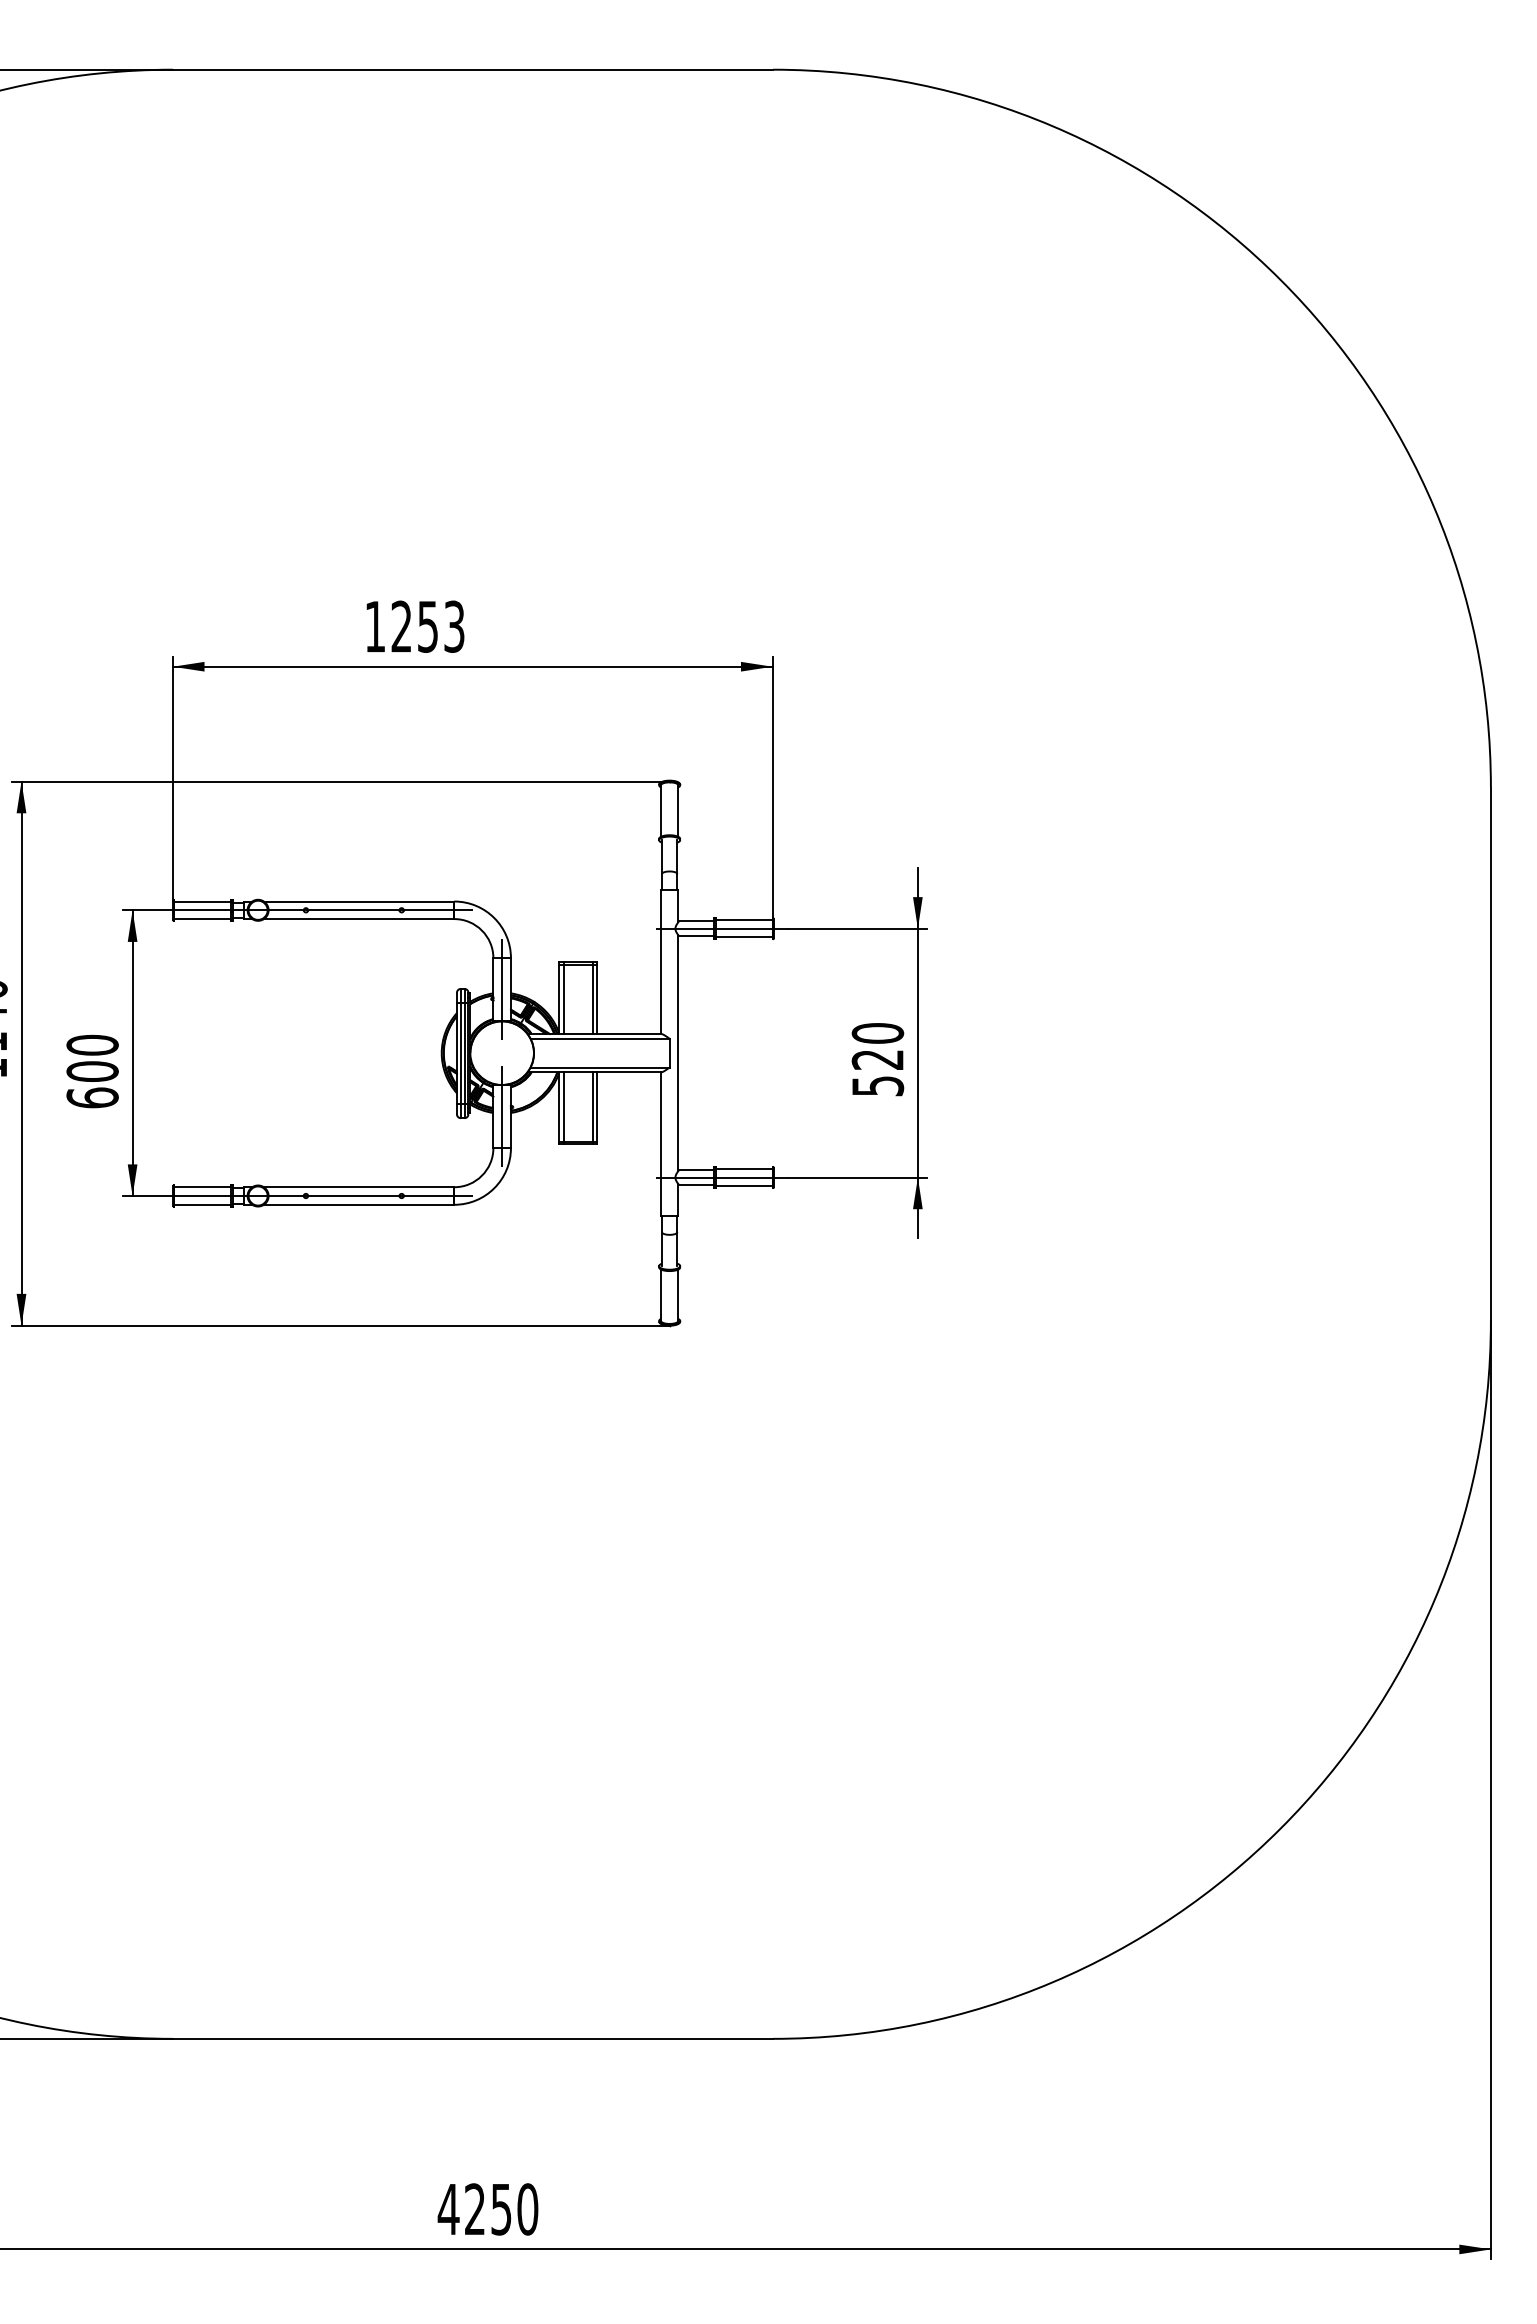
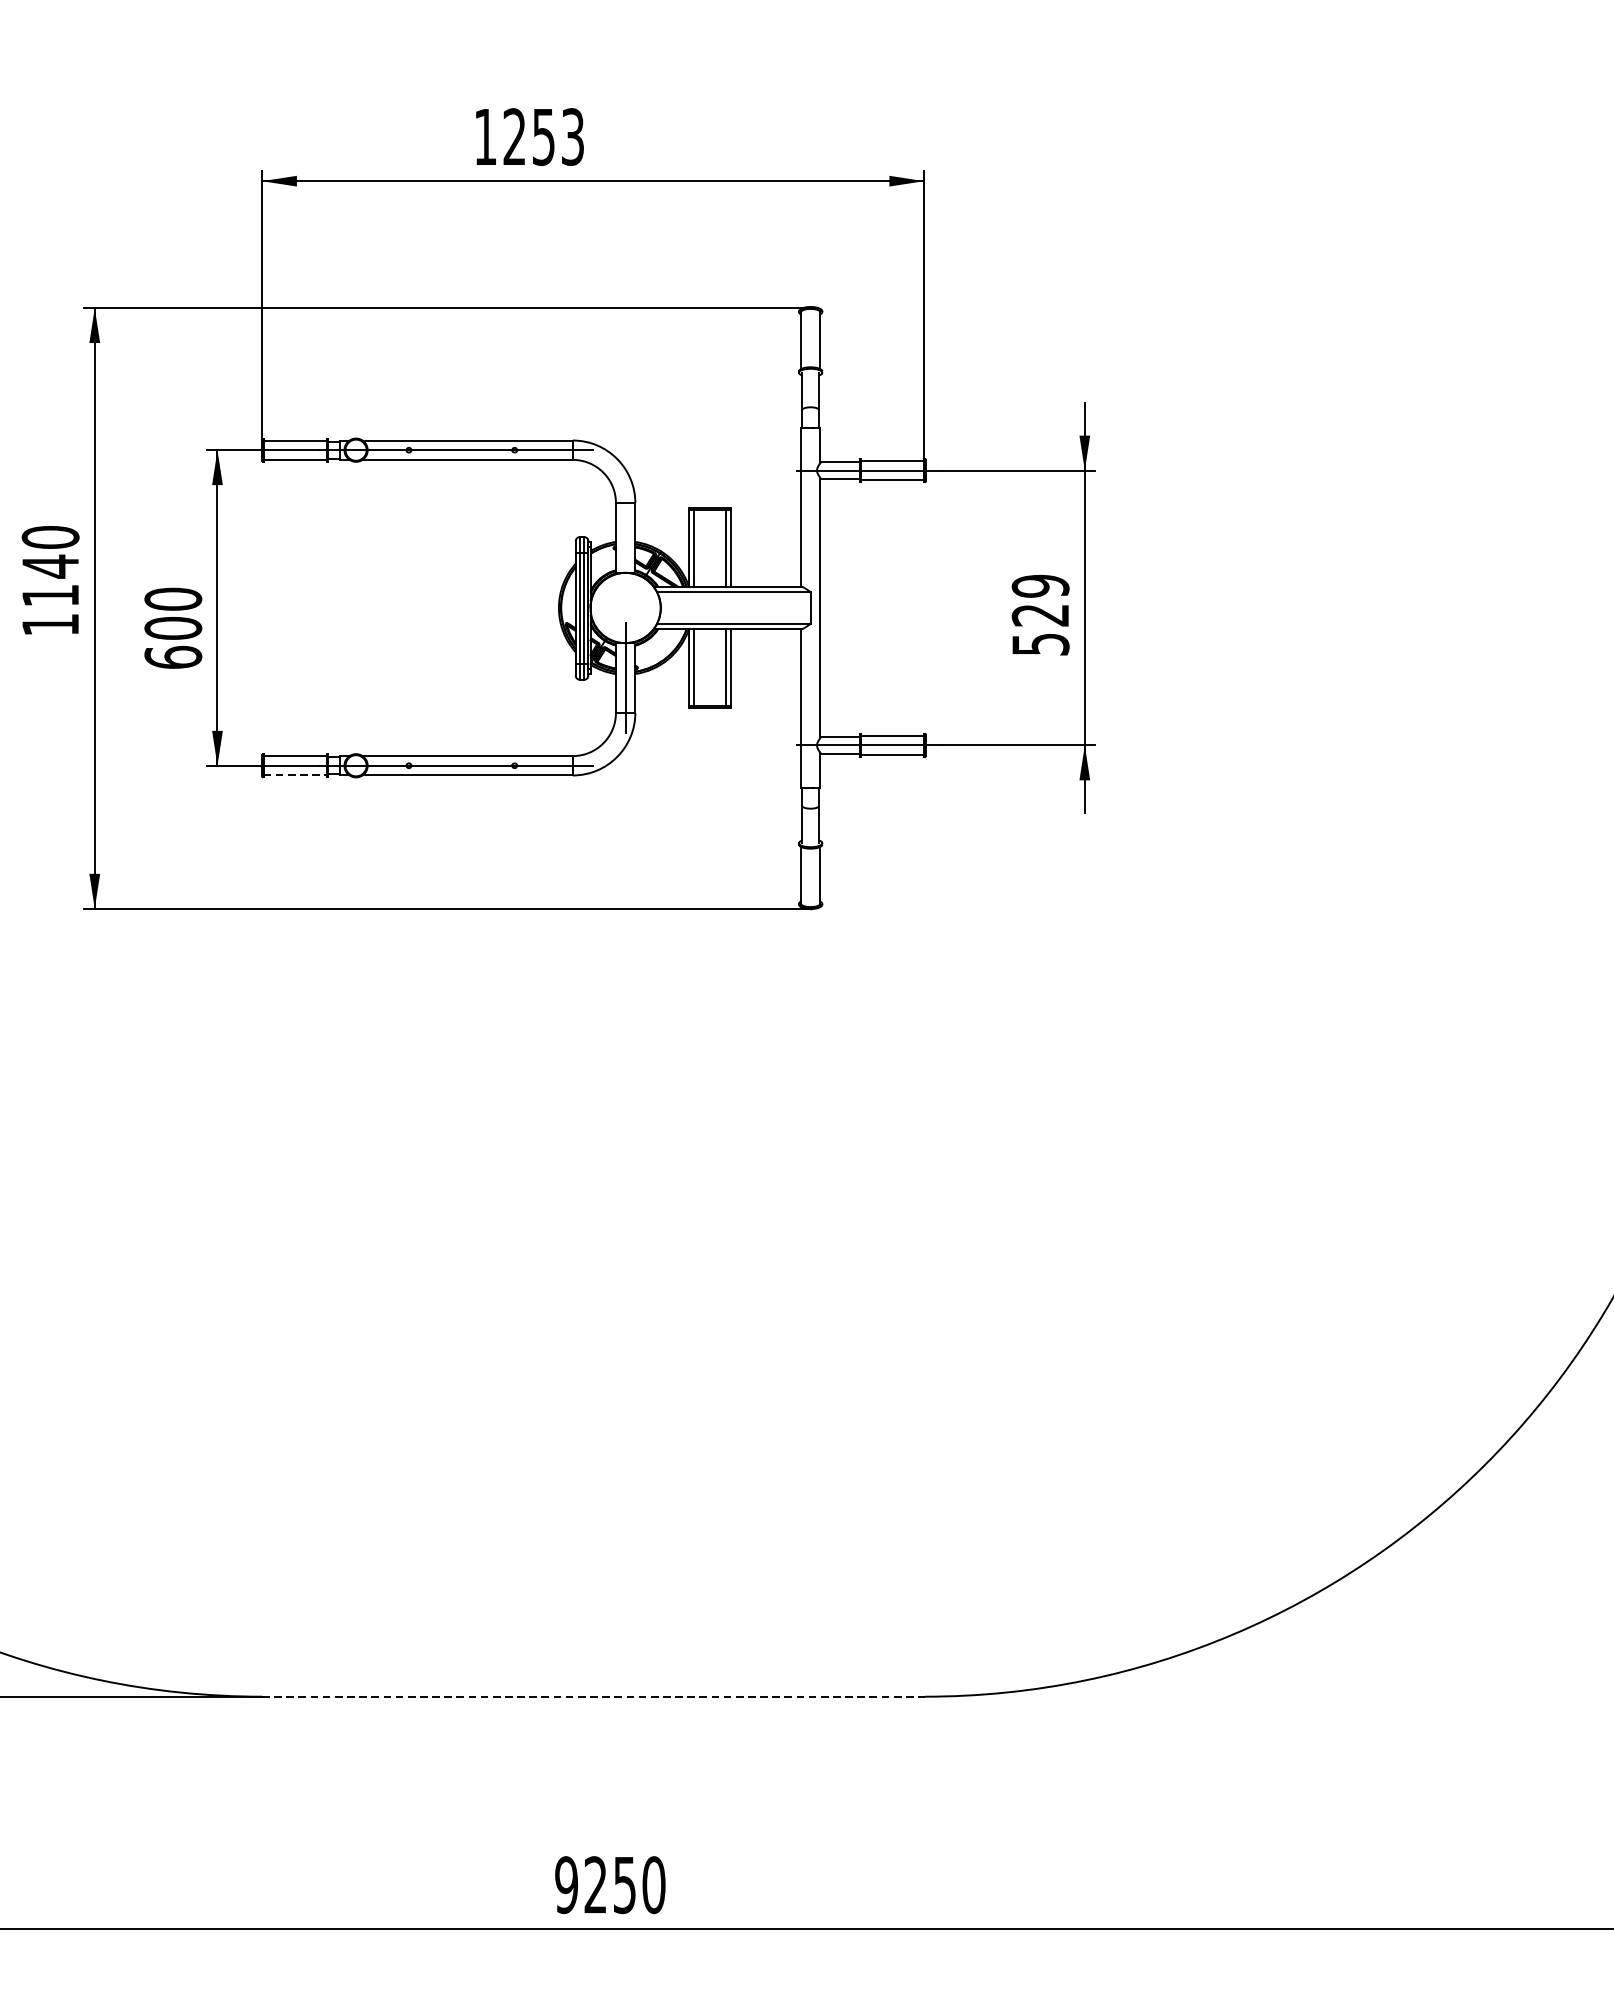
line: (502, 989) -> (626, 537), removed
text: (877, 1033) -> (1040, 586), 520 -> 529
line: (203, 1204) -> (295, 775), solid -> dashed
line: (473, 2038) -> (593, 1696), solid -> dashed
text: (448, 2209) -> (566, 1885), 4250 -> 9250

